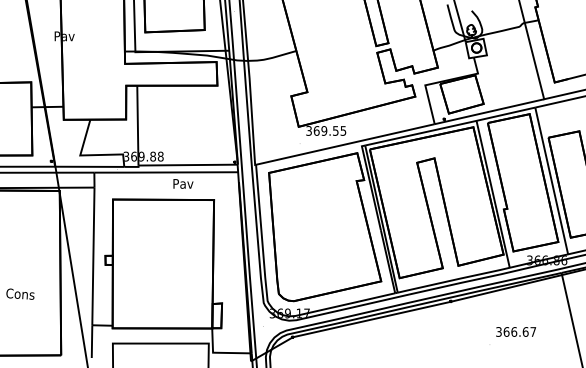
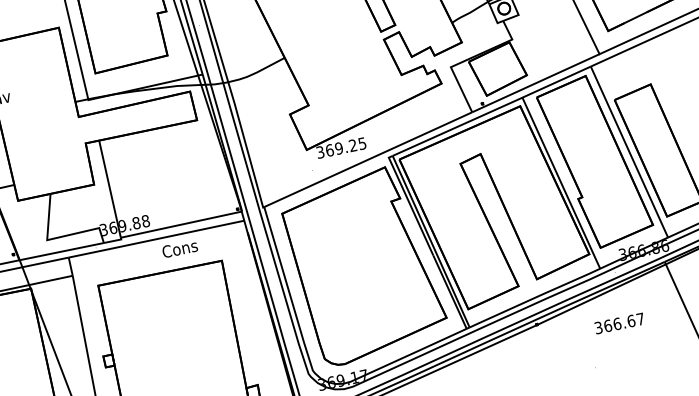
text: (335, 130) -> (352, 145), 369.55 -> 369.25
text: (183, 183) -> (180, 248), Pav -> Cons
text: (516, 331) -> (619, 322), moved

